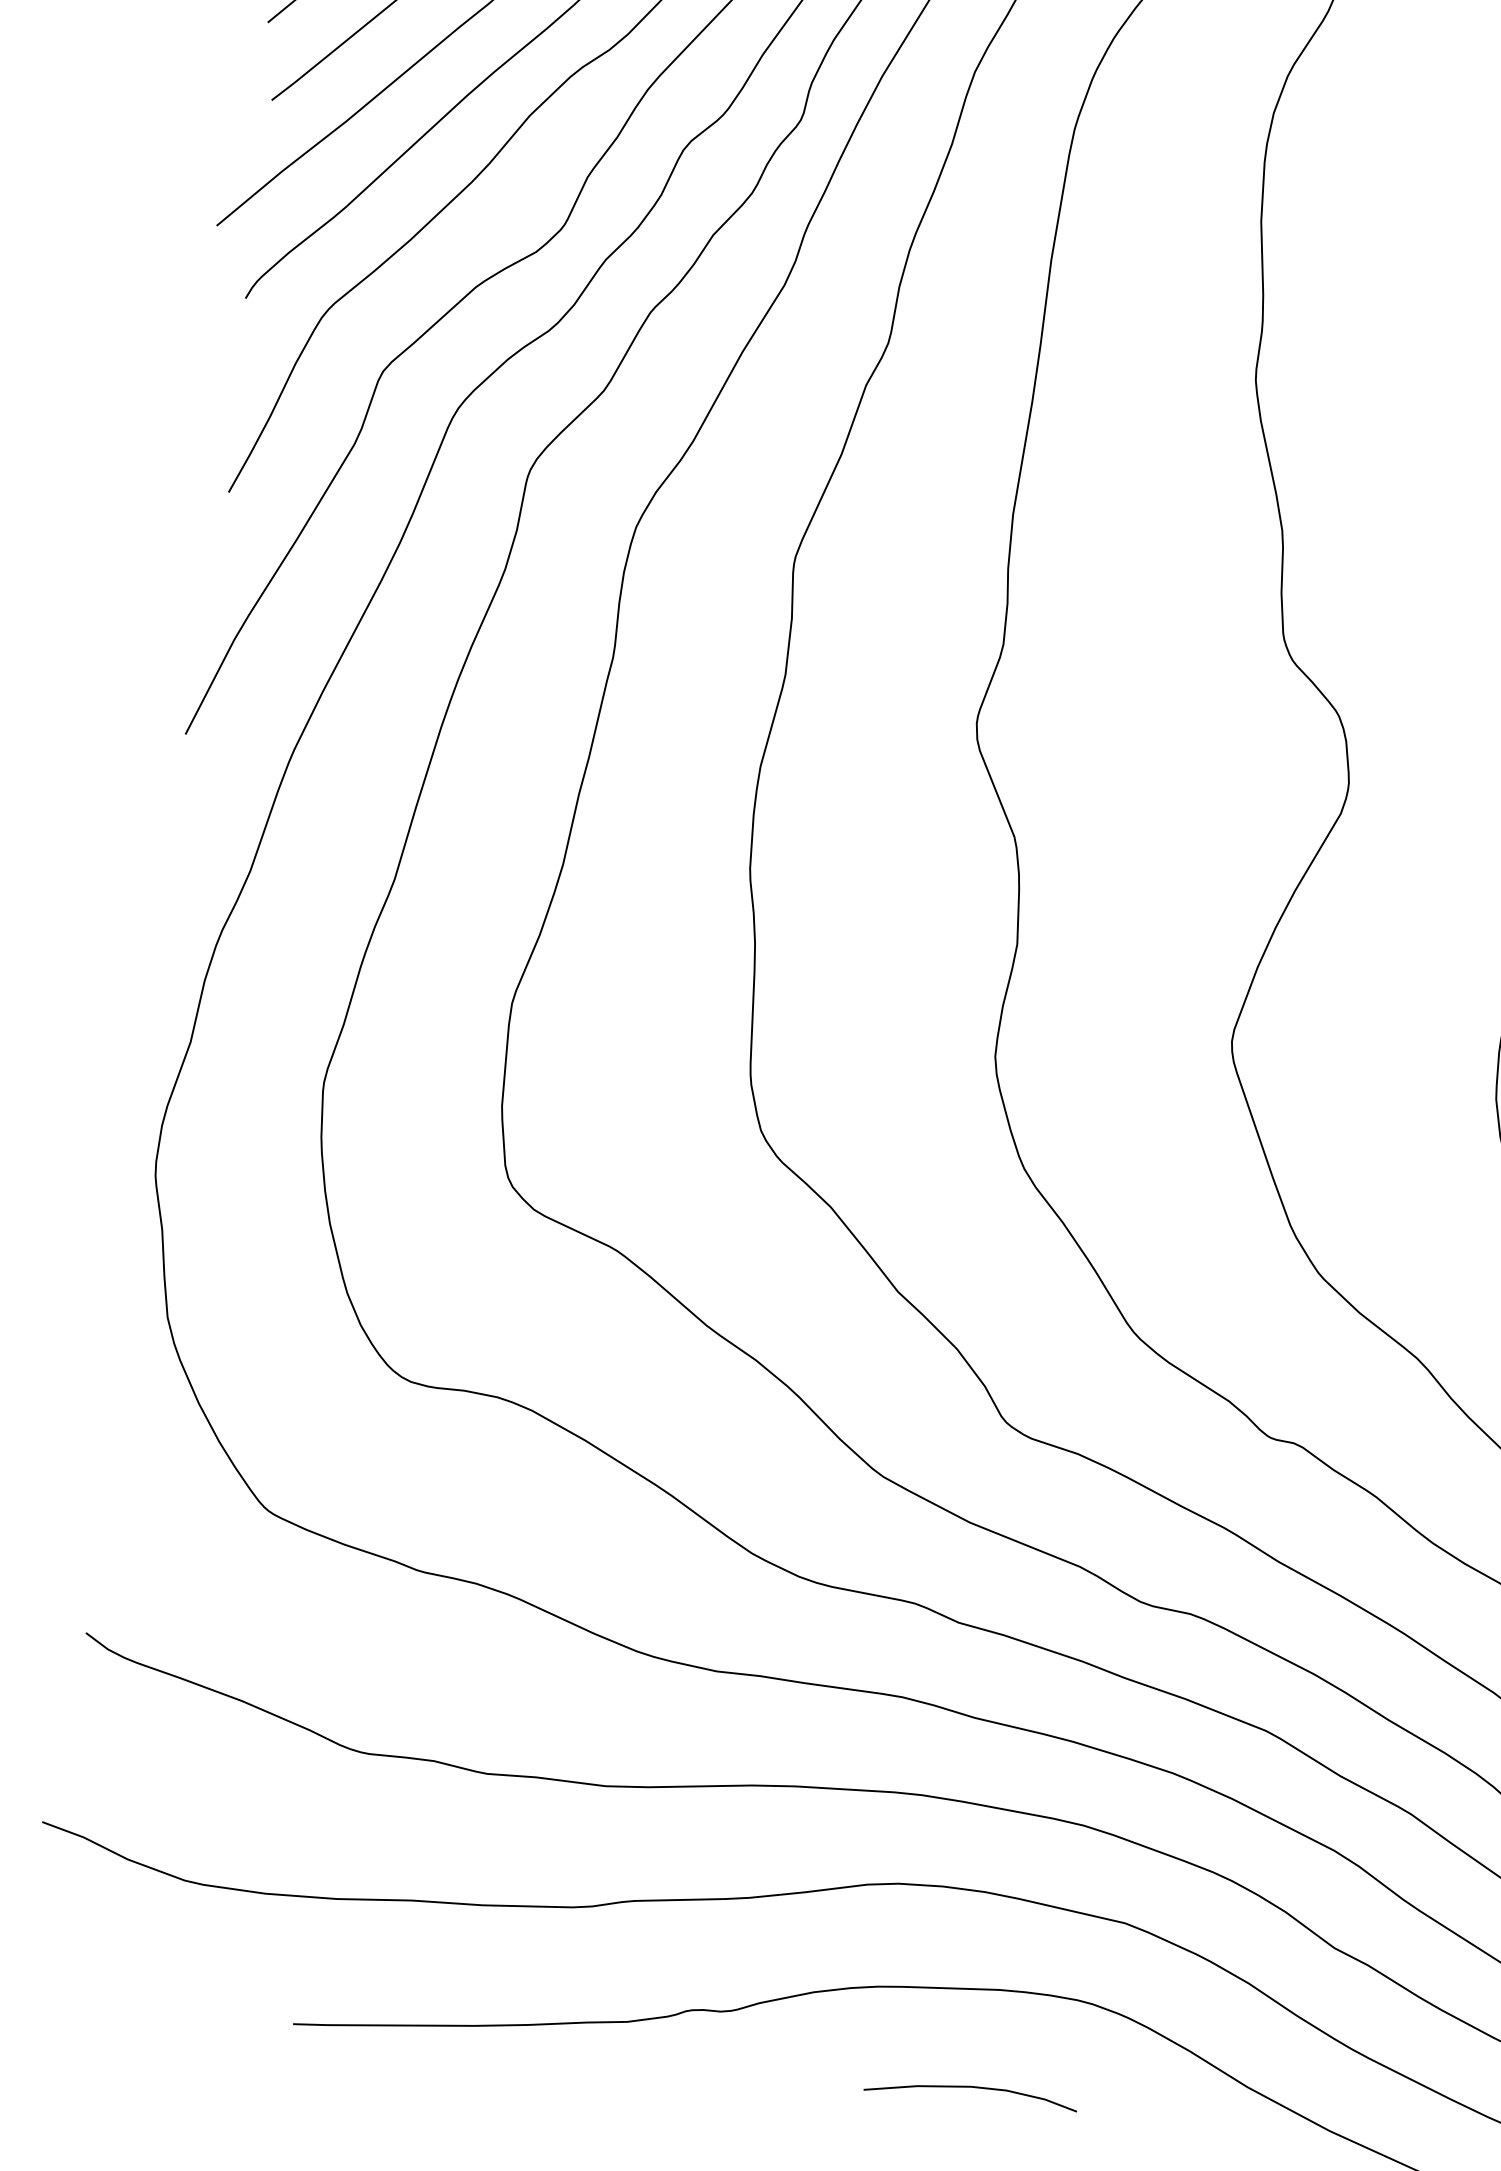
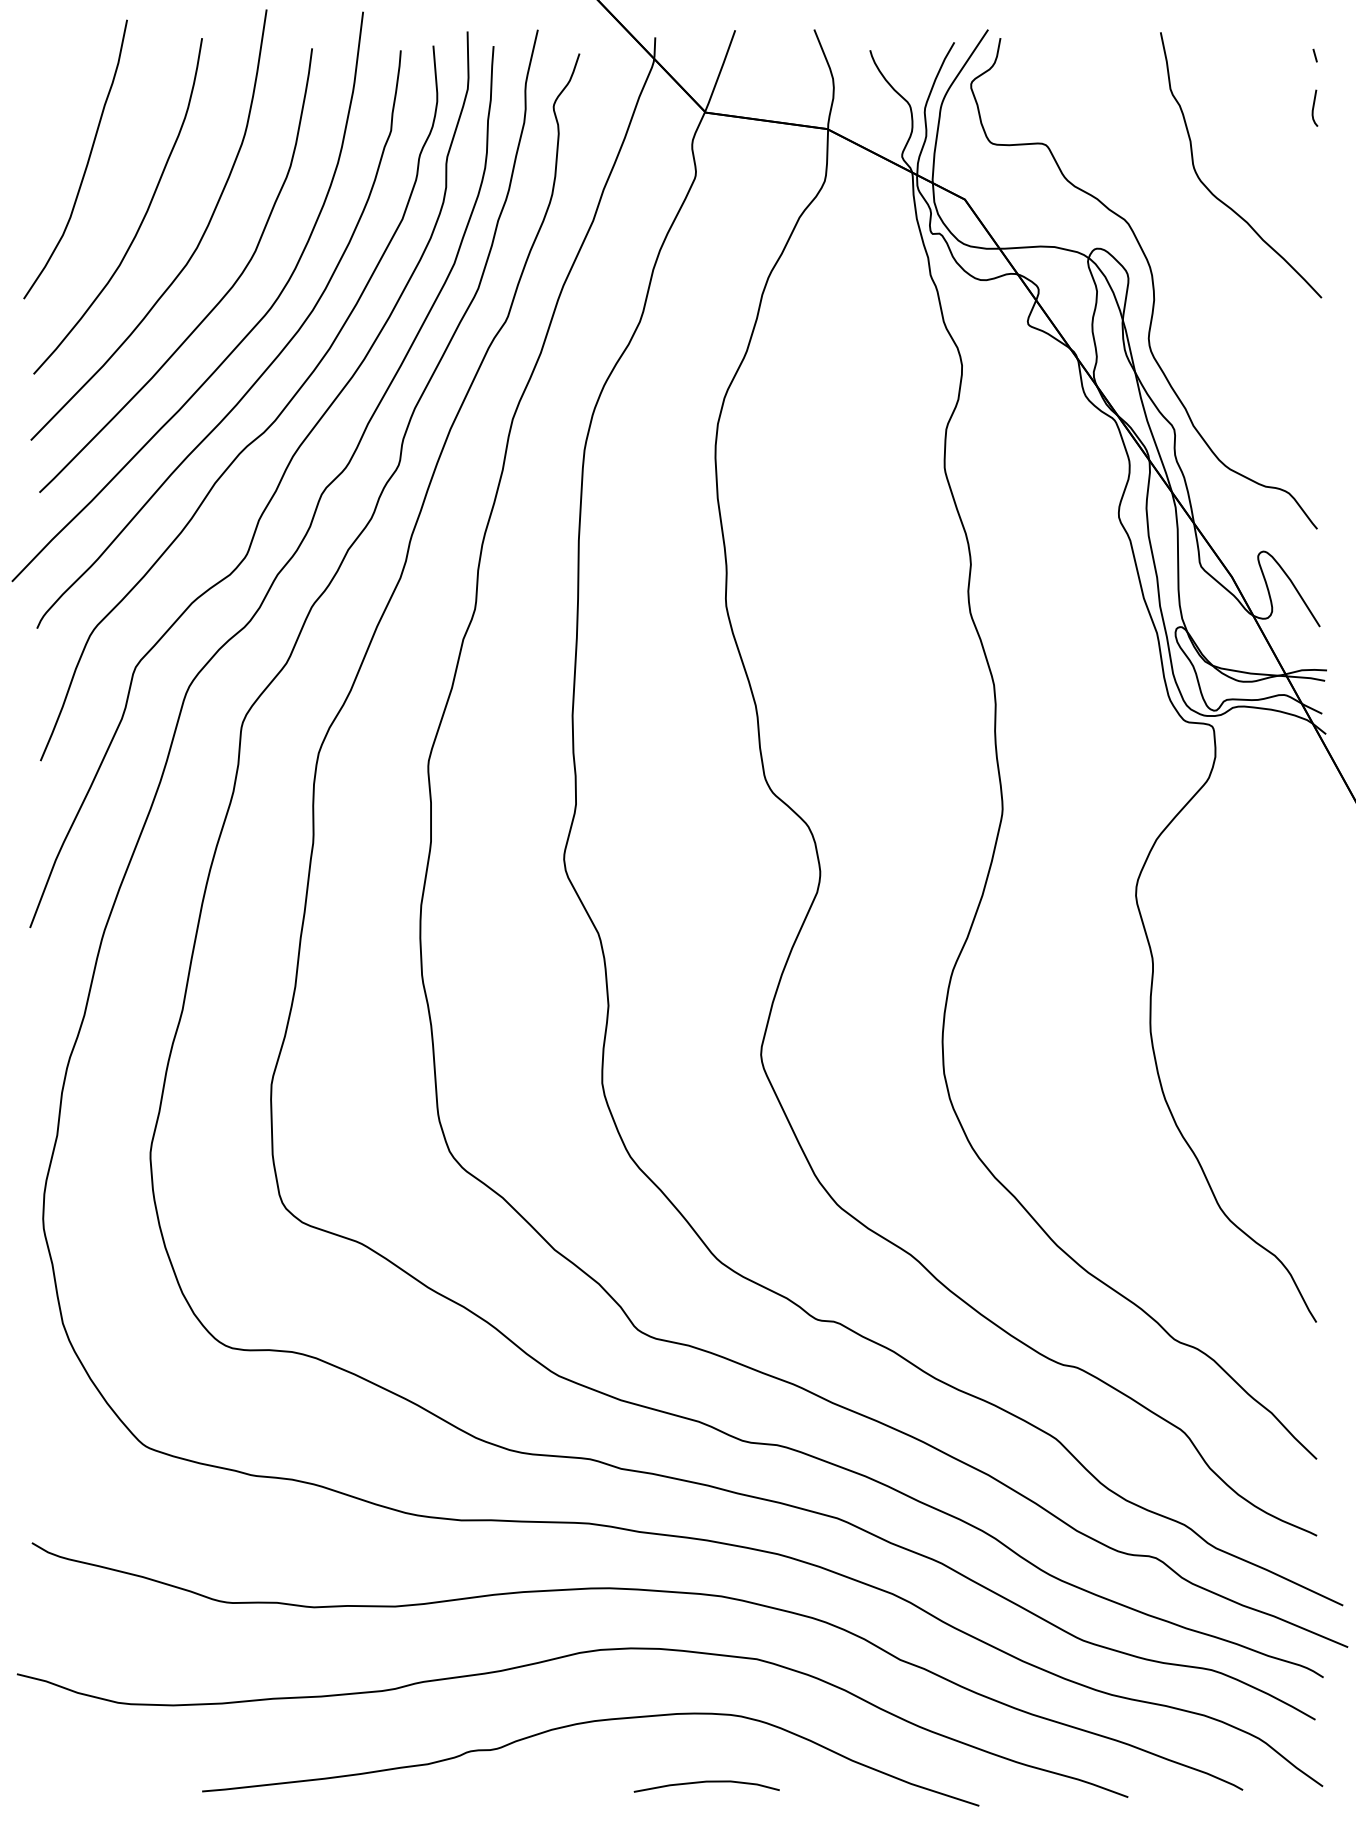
curve: (971, 2088) -> (706, 1782), moved

